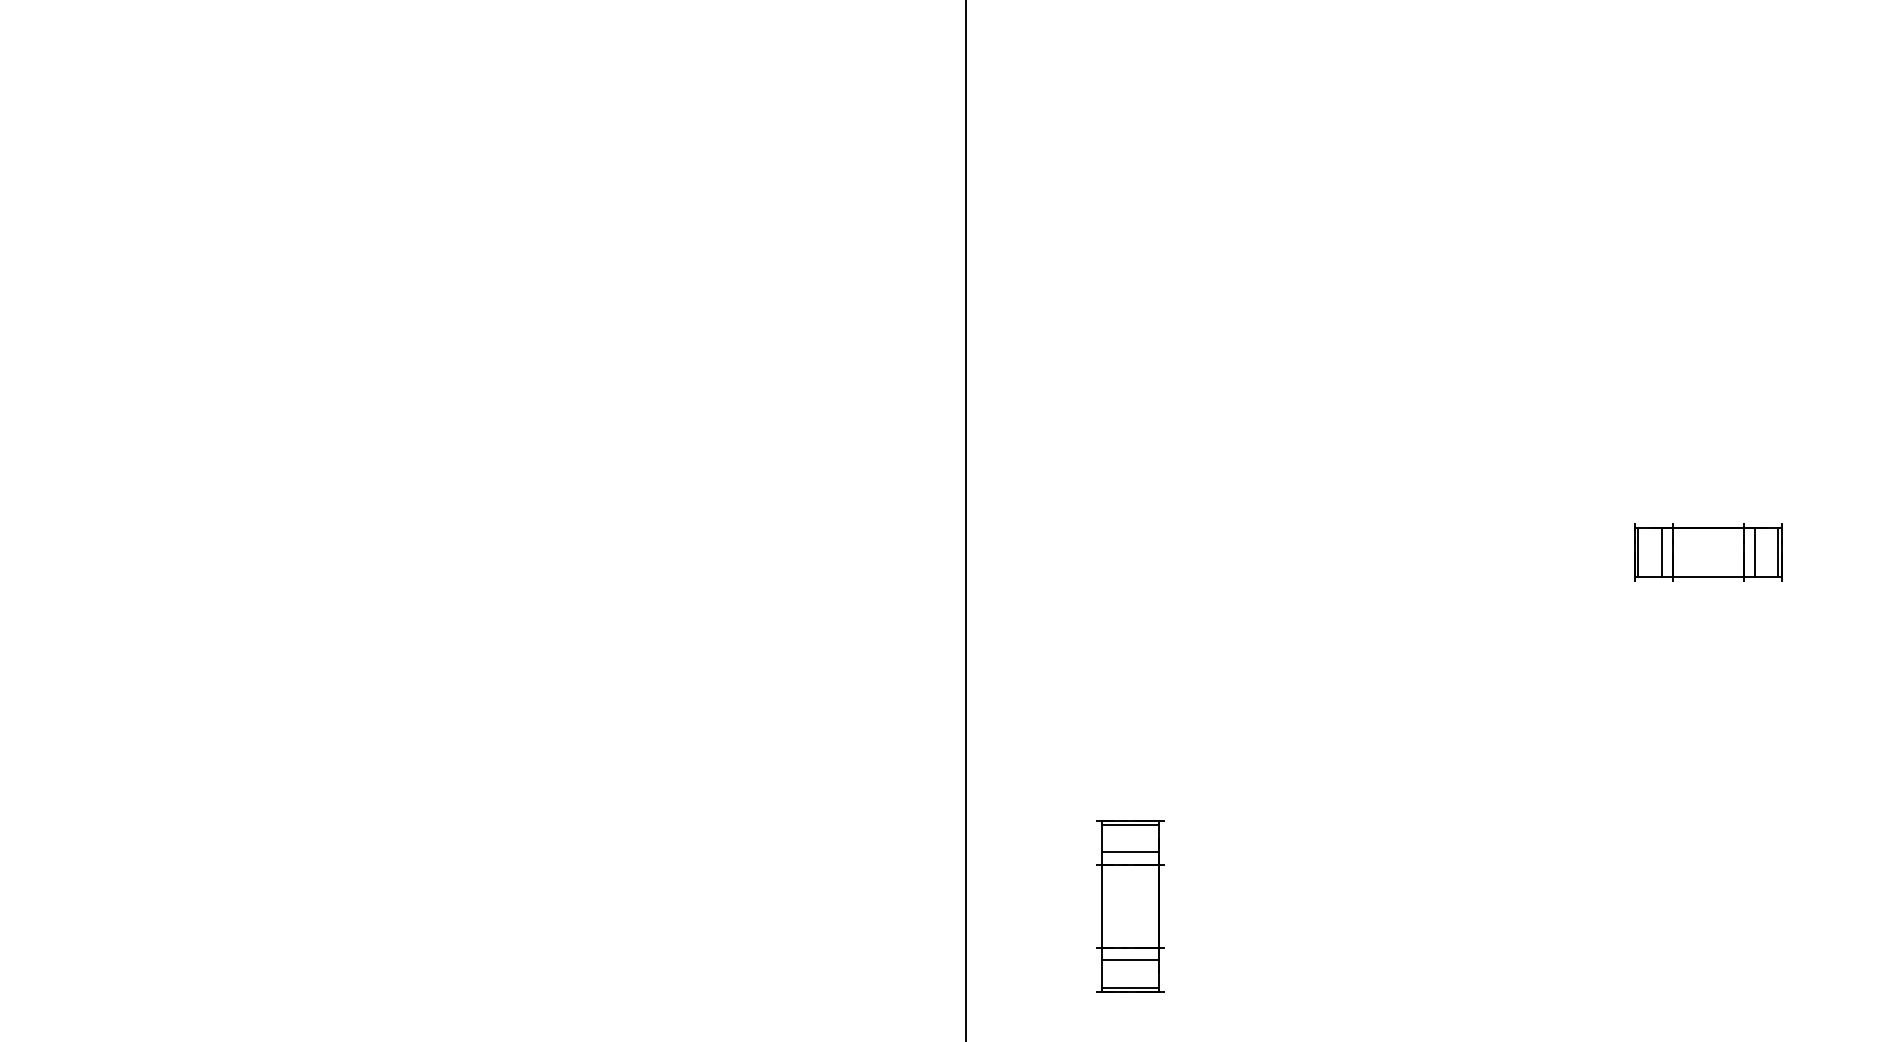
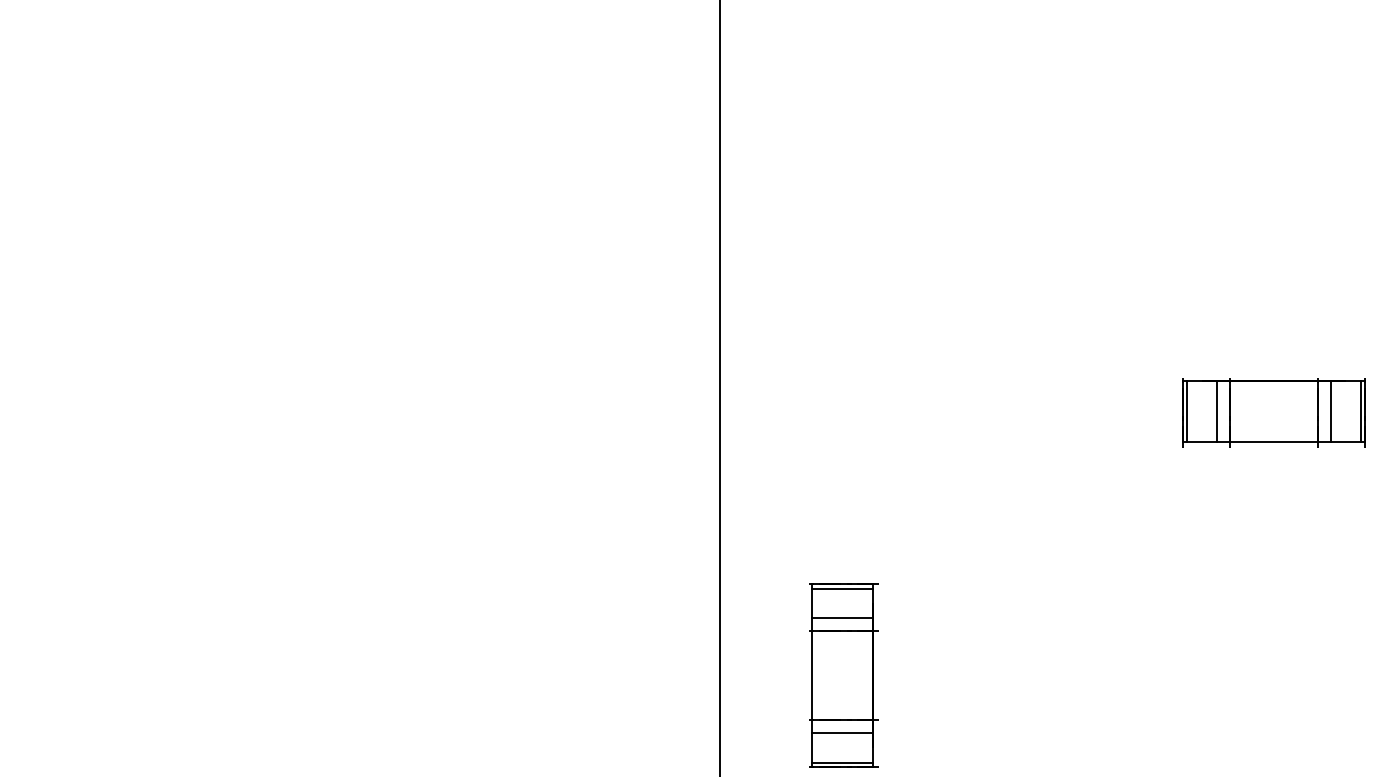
part: (1708, 553) -> (1274, 412), size x1.67
part: (1131, 906) -> (843, 675), size x1.43

